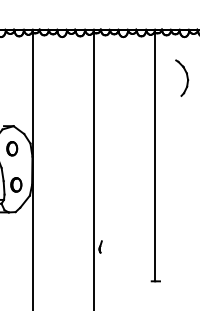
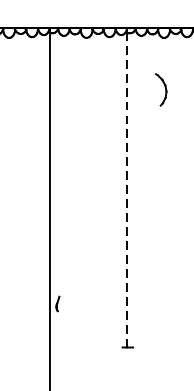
part: (182, 77) -> (161, 89), size x0.7
line: (155, 156) -> (127, 189), solid -> dashed

